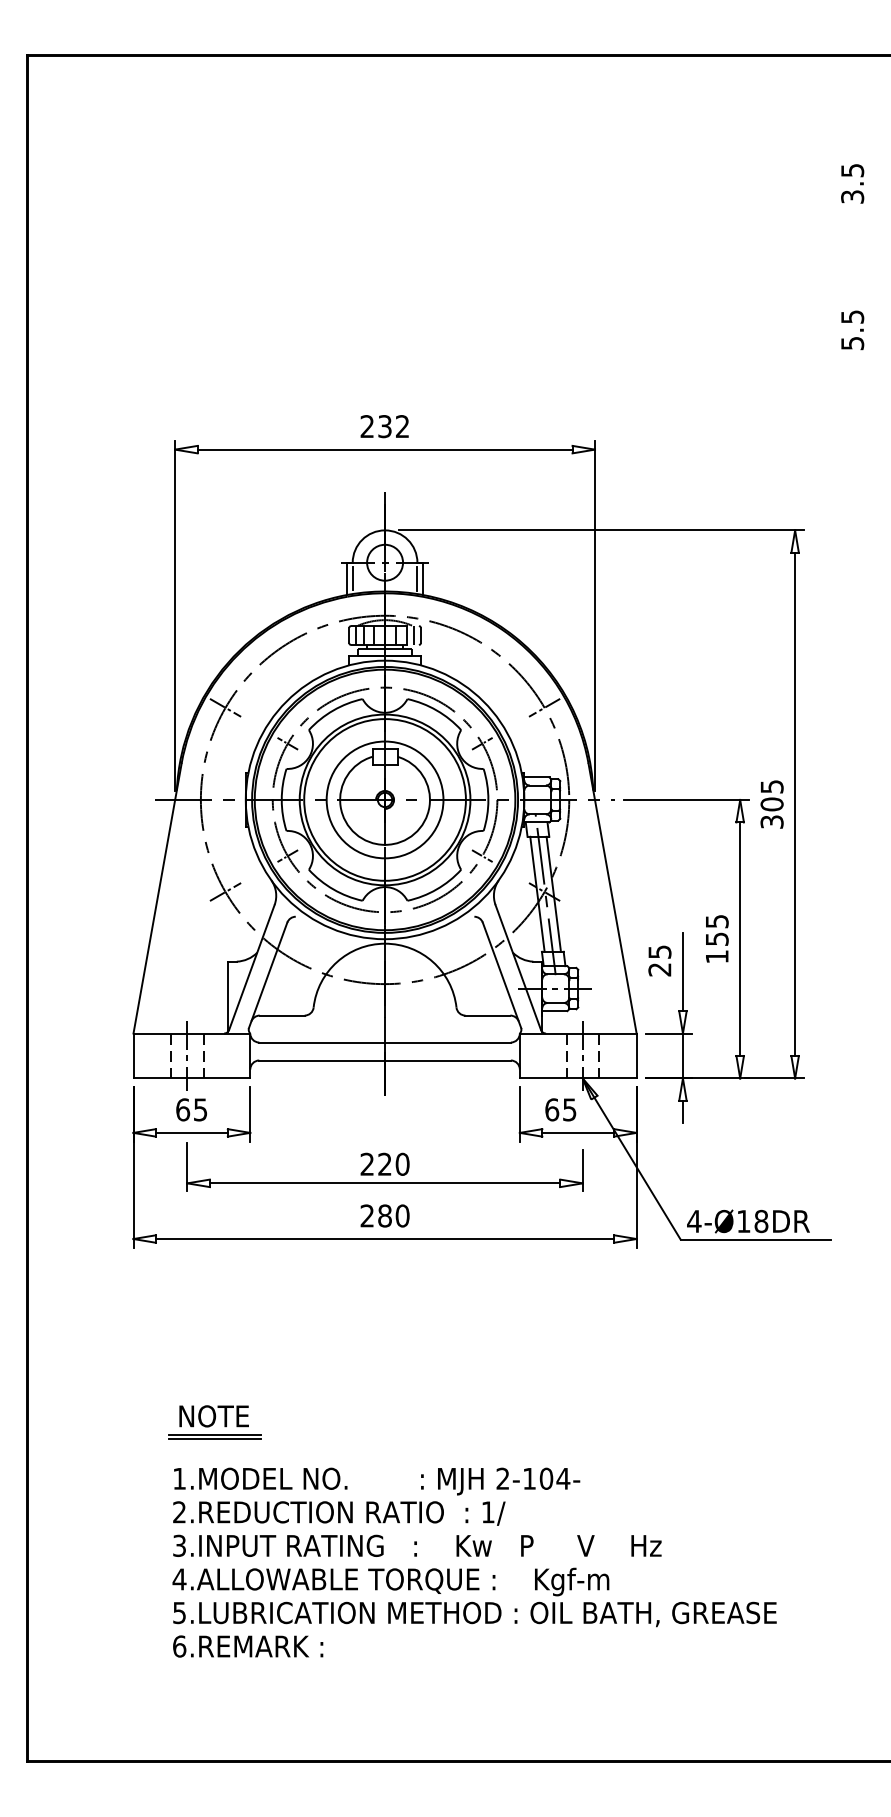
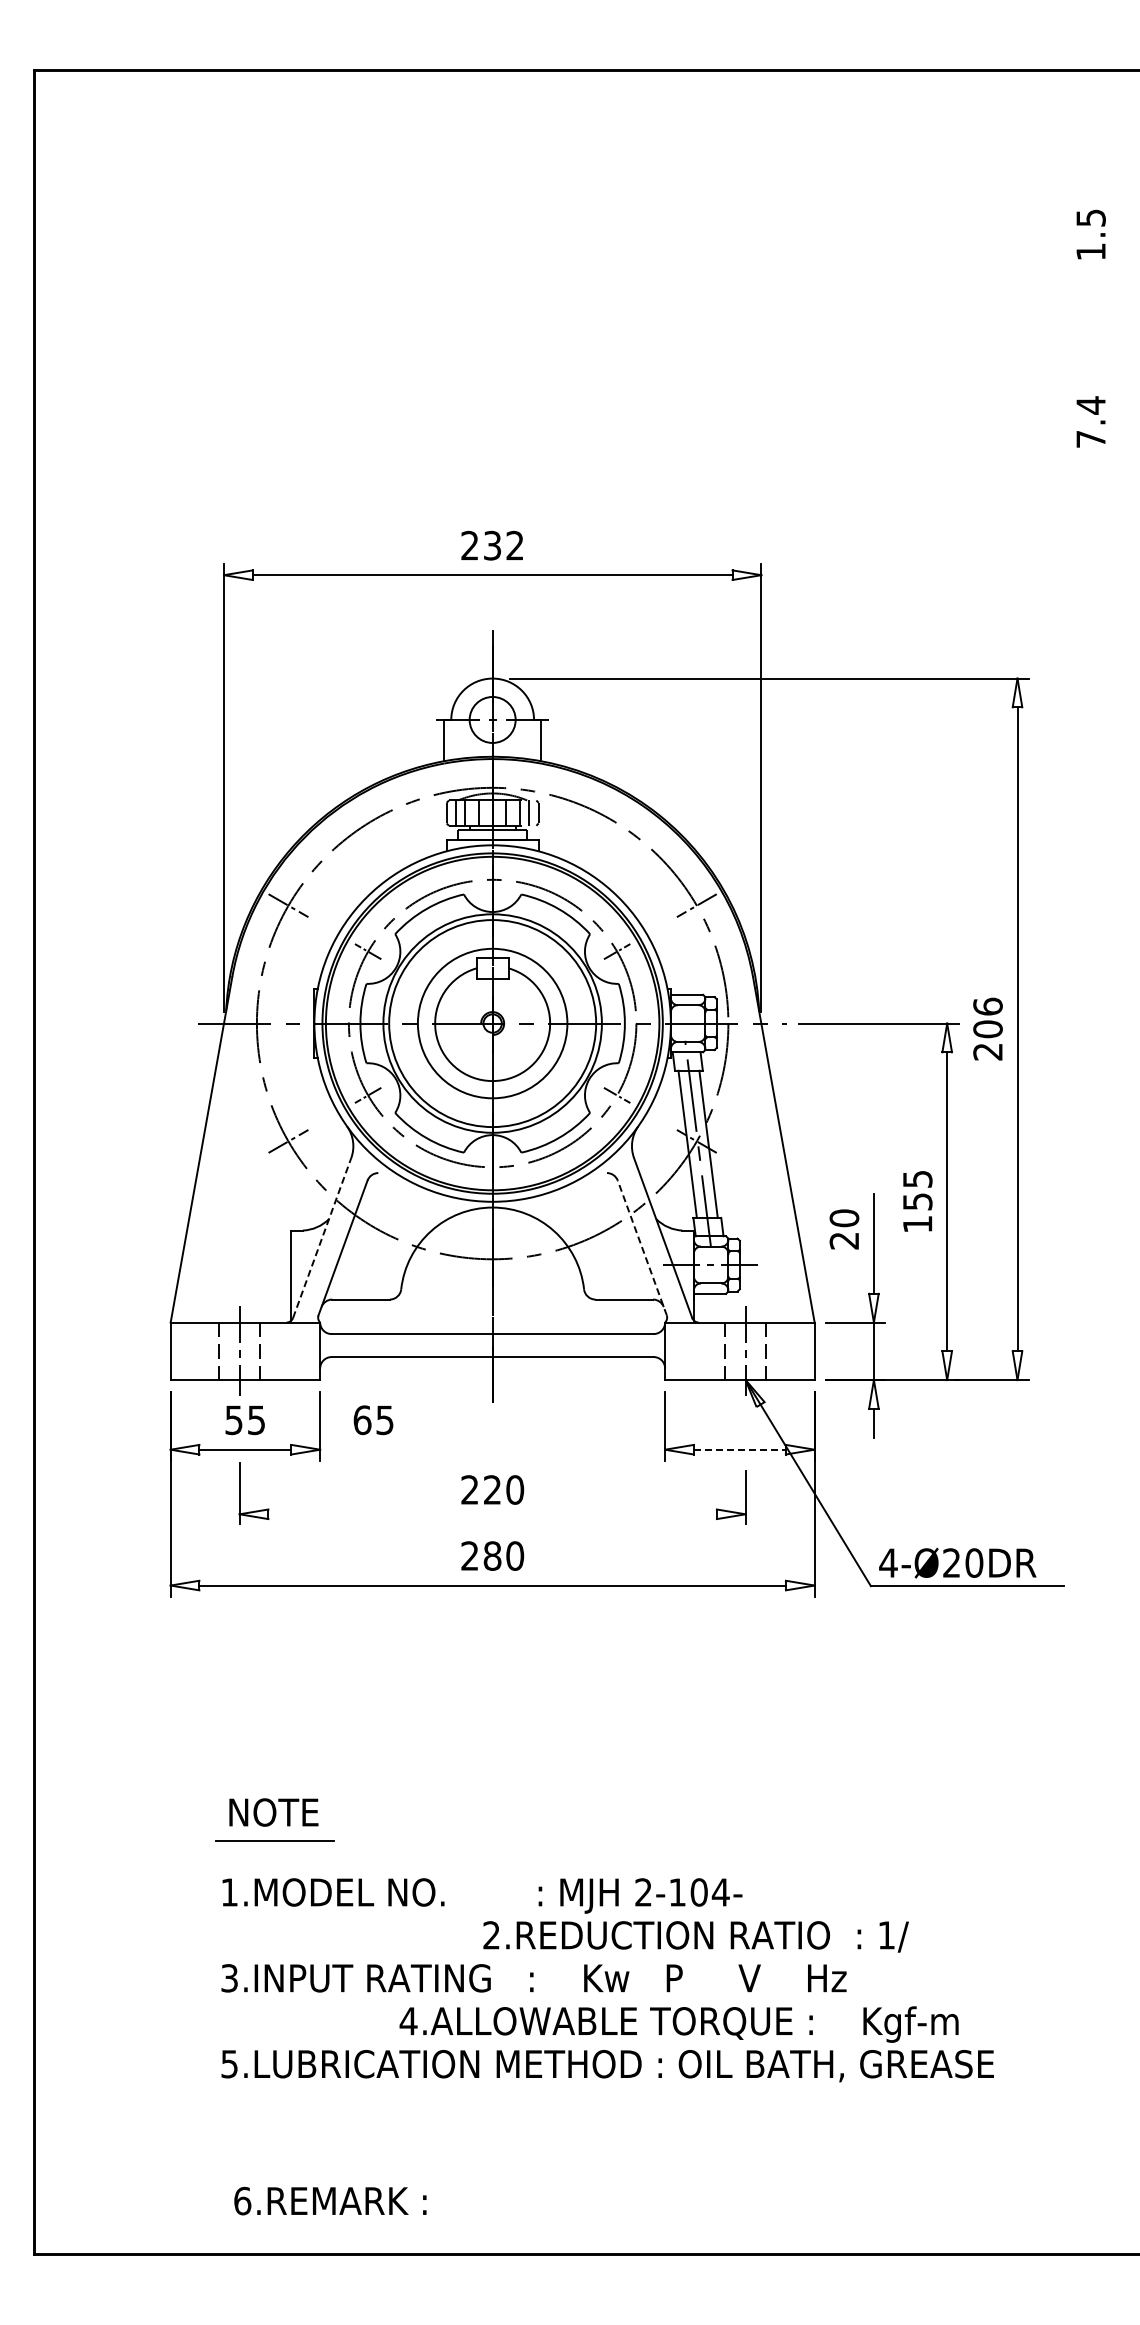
text: (852, 196) -> (1090, 251), 3.5 -> 1.5
text: (852, 329) -> (1090, 421), 5.5 -> 7.4
line: (352, 578) -> (451, 739), removed
line: (417, 578) -> (534, 740), removed
text: (771, 803) -> (987, 1028), 305 -> 206
text: (659, 952) -> (844, 1218), 25 -> 20
line: (252, 967) -> (322, 1237), solid -> dashed
line: (502, 975) -> (642, 1248), solid -> dashed
text: (183, 1110) -> (234, 1420), 65 -> 55
text: (560, 1110) -> (373, 1420), moved
line: (577, 1132) -> (739, 1449), solid -> dashed
line: (384, 1183) -> (492, 1514), removed
text: (752, 1221) -> (963, 1562), 4-Ø18DR -> 4-Ø20DR
line: (214, 1435) -> (274, 1836), removed
text: (338, 1513) -> (695, 1936), moved
text: (390, 1581) -> (678, 2024), moved
text: (248, 1646) -> (330, 2200), moved

